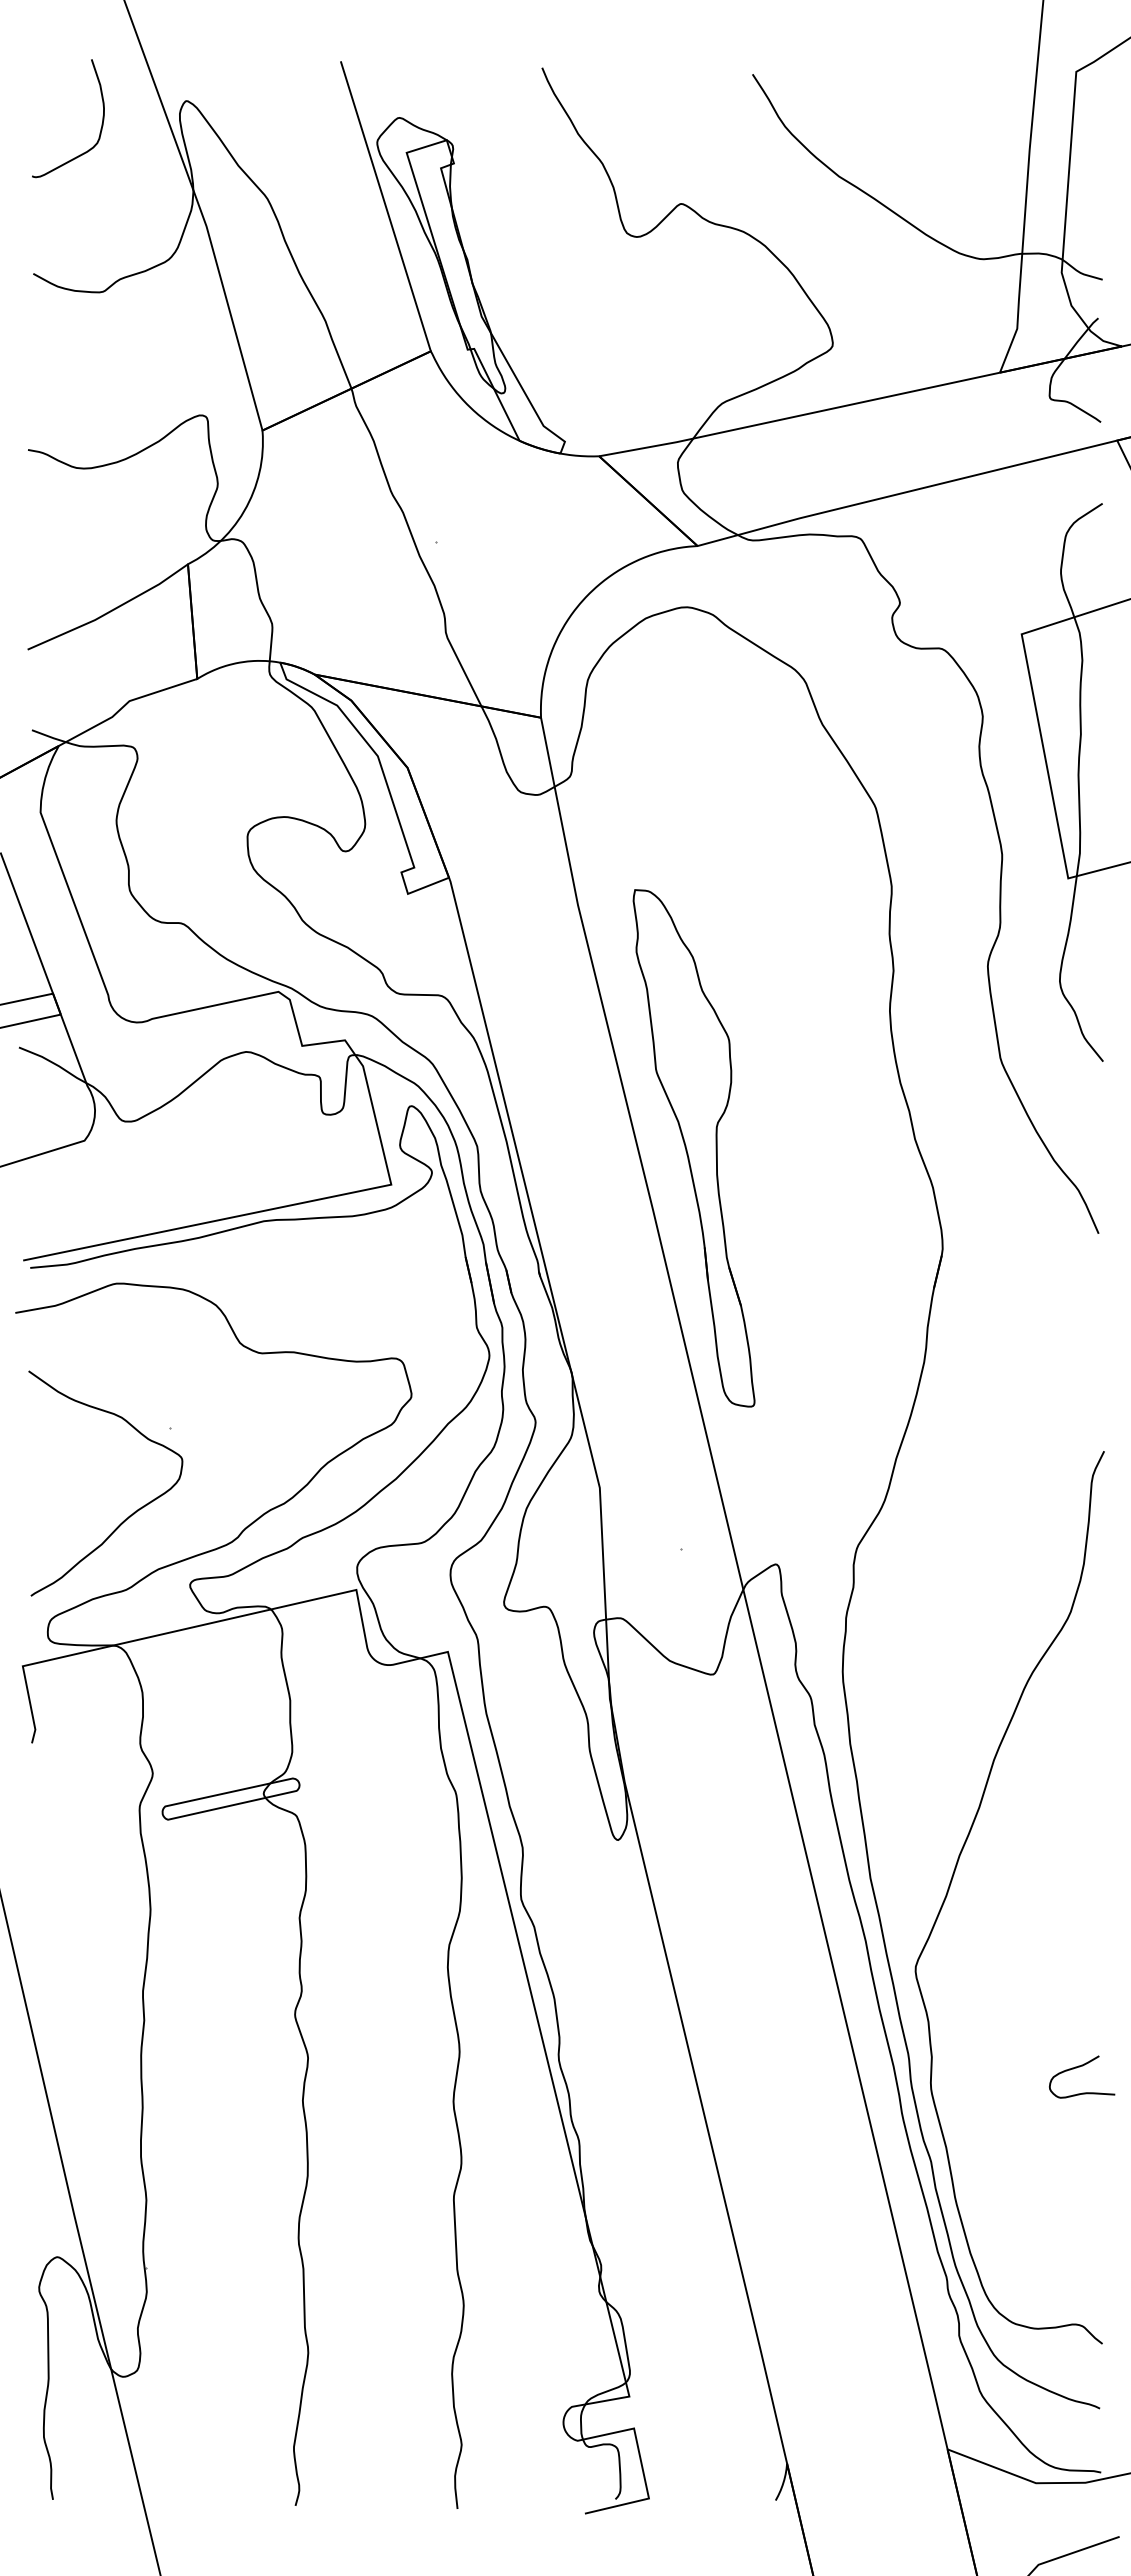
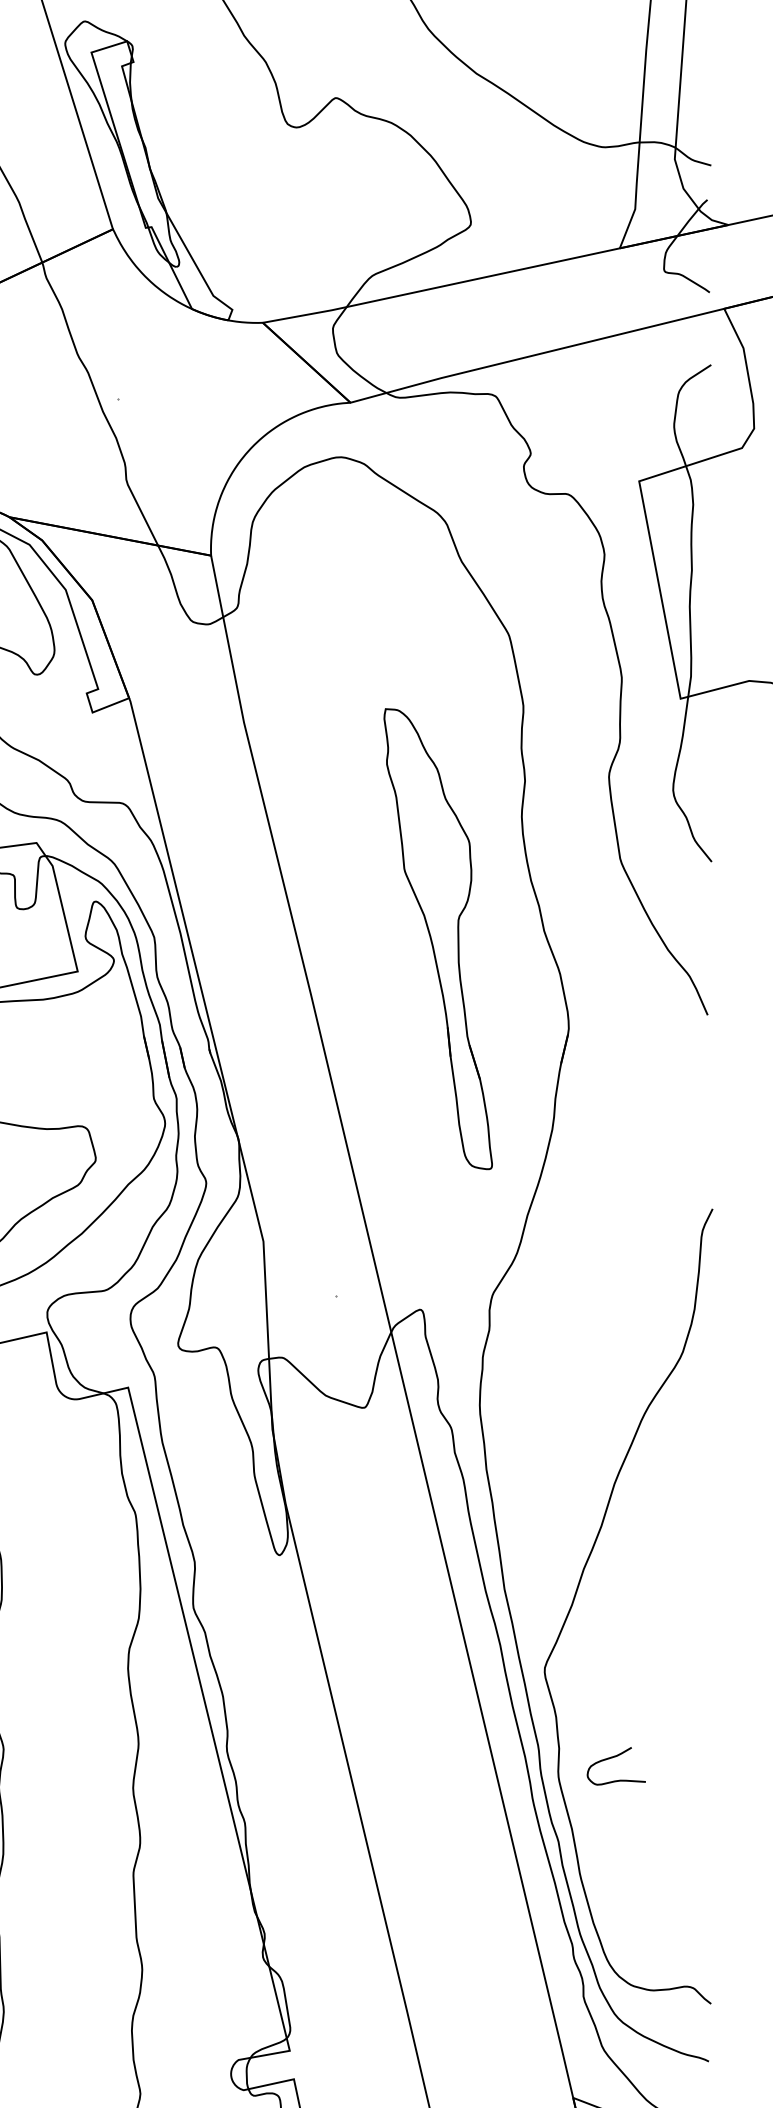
part: (693, 1148) -> (437, 939), moved
curve: (1079, 2067) -> (614, 1757), moved

